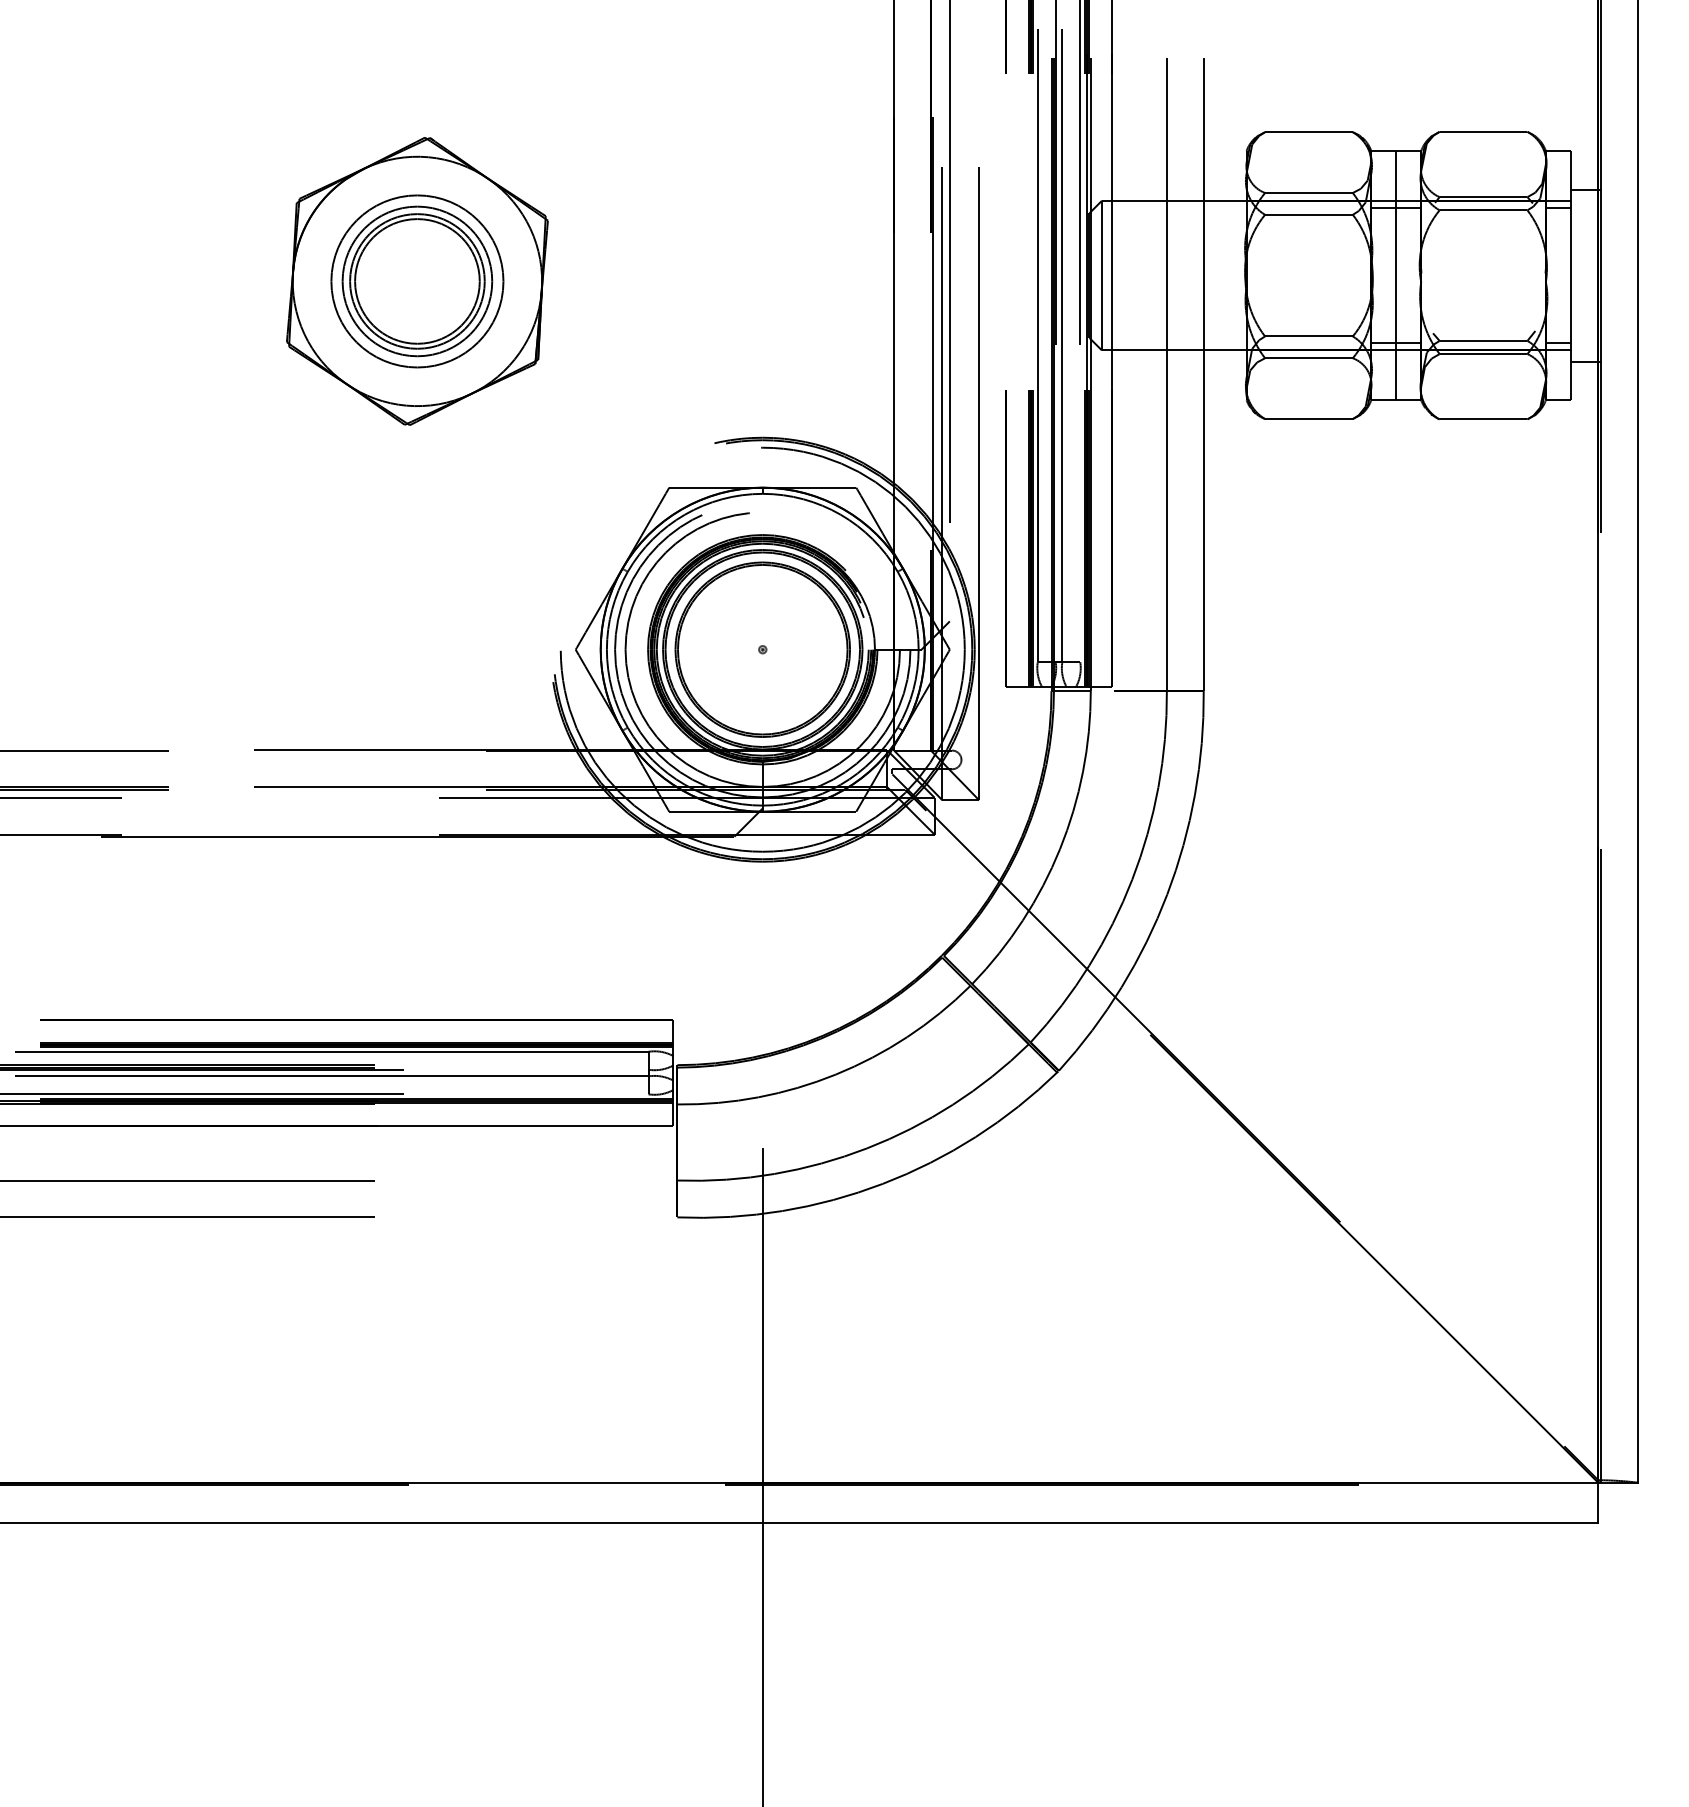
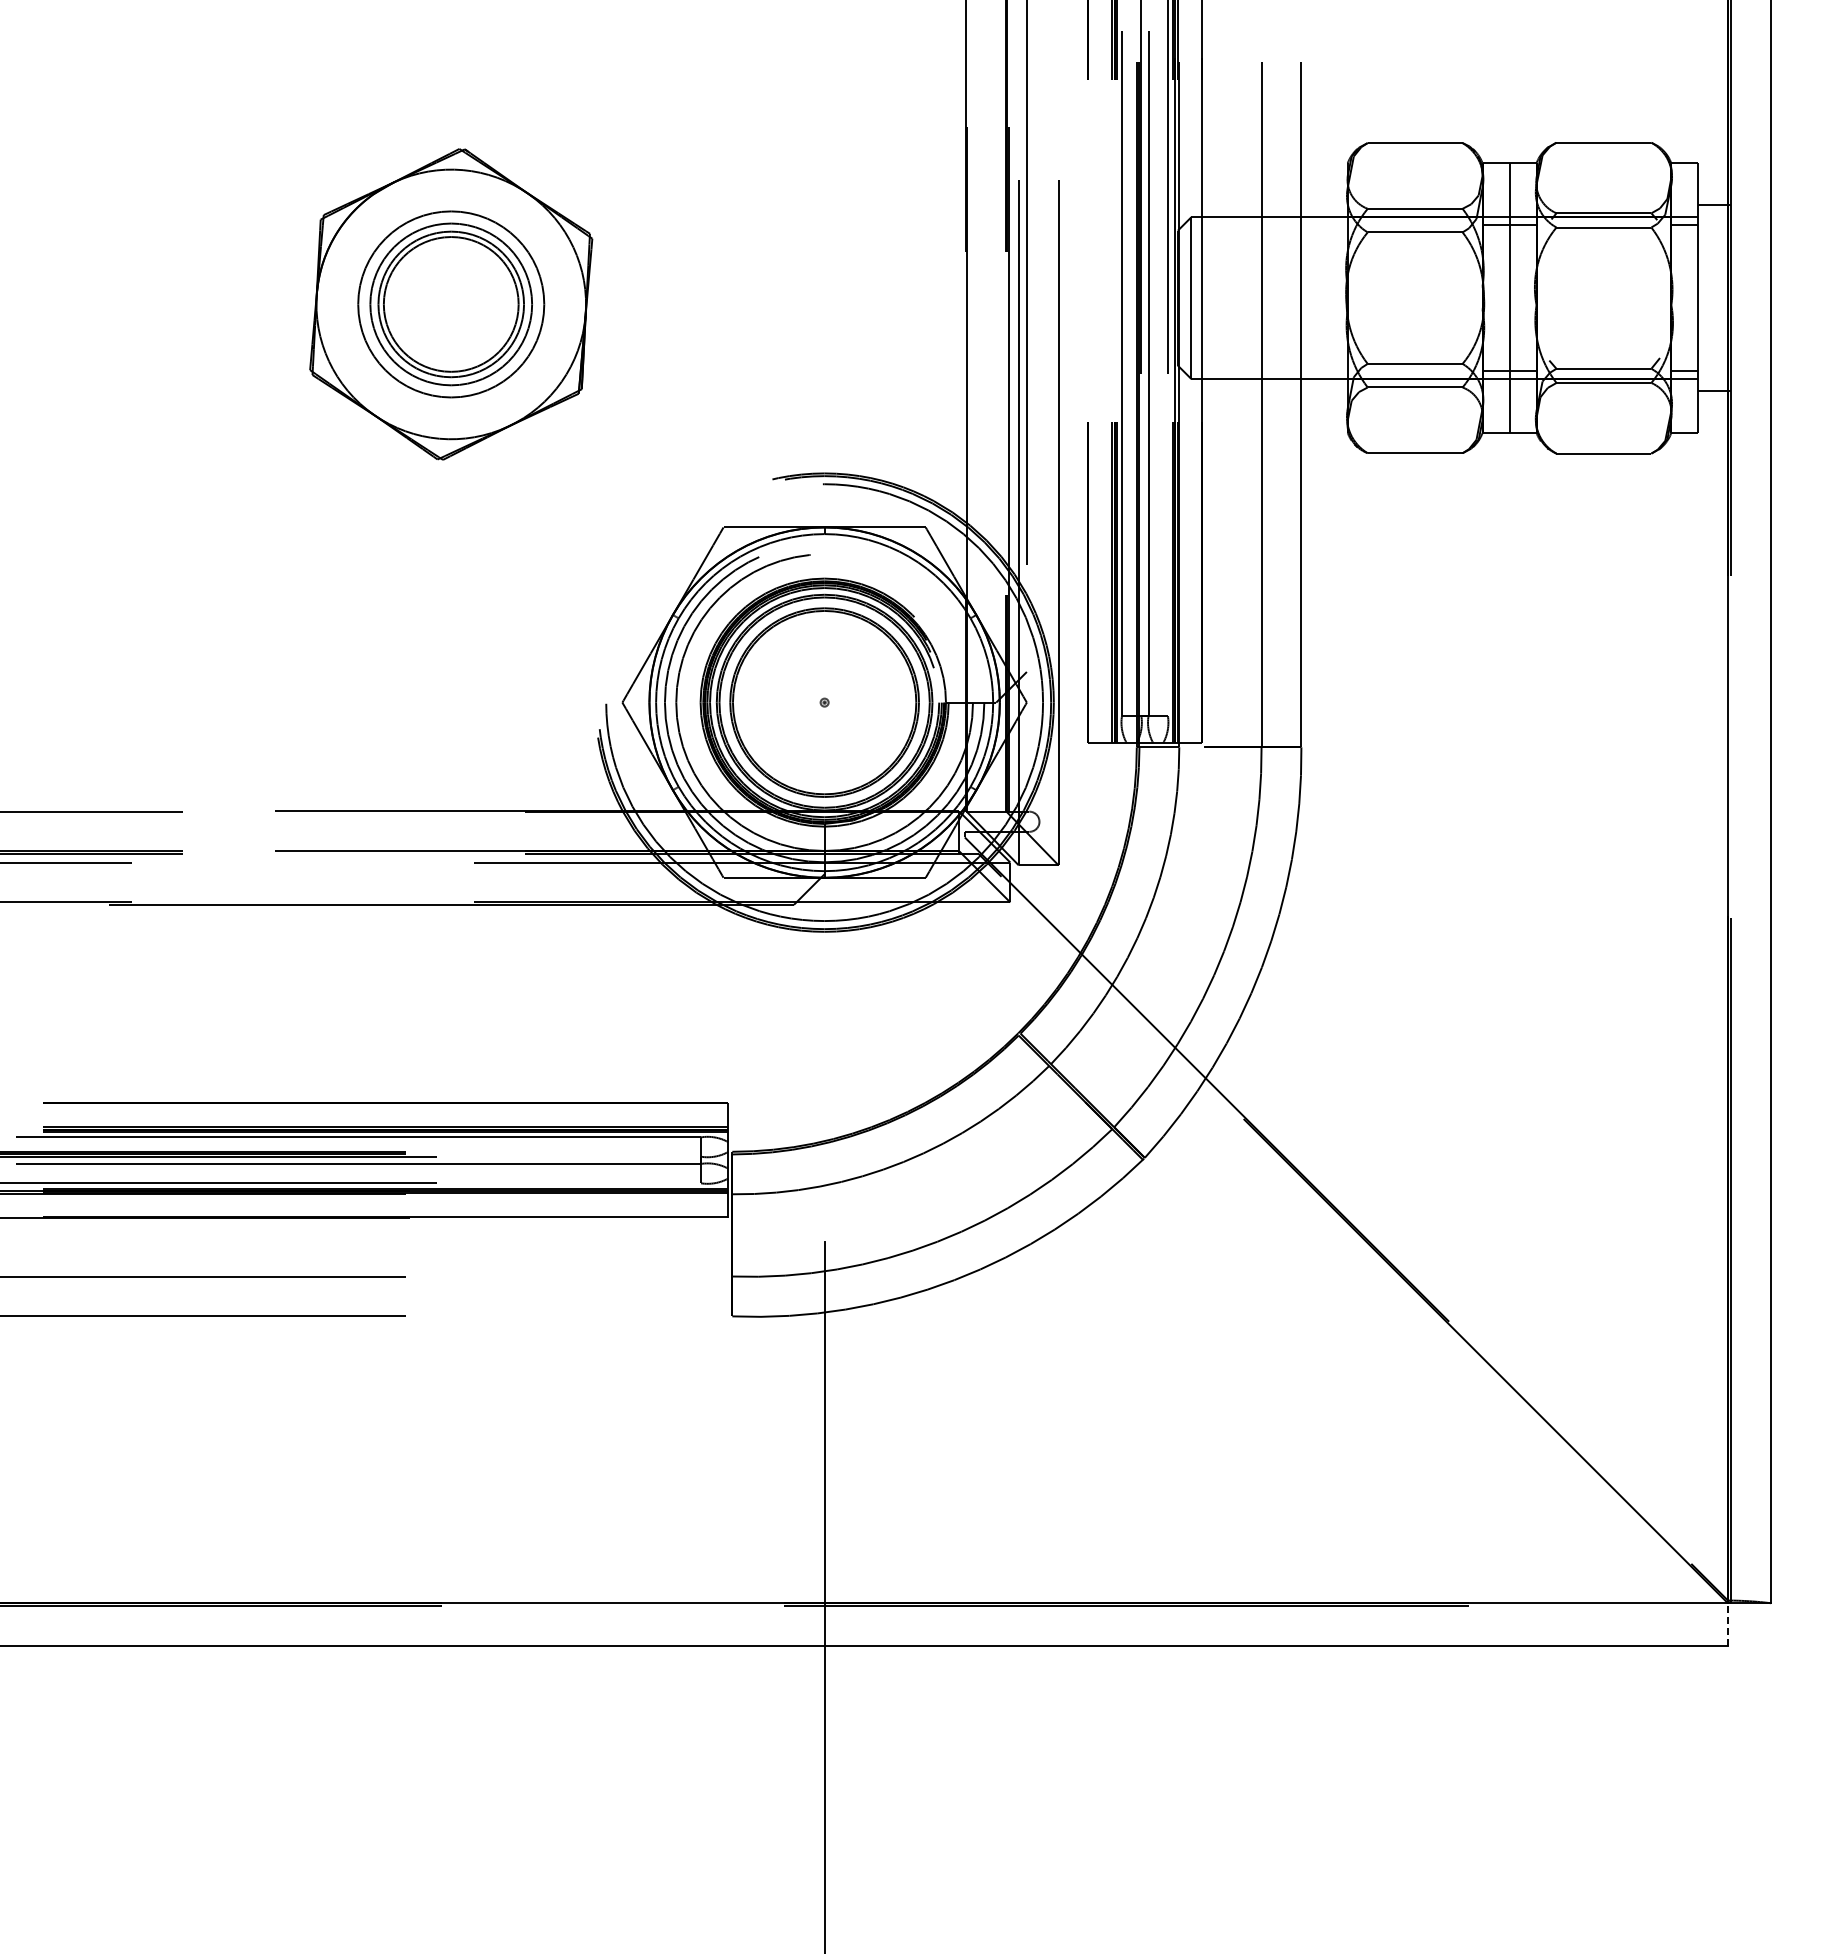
line: (1597, 1502) -> (1727, 1624), solid -> dashed

